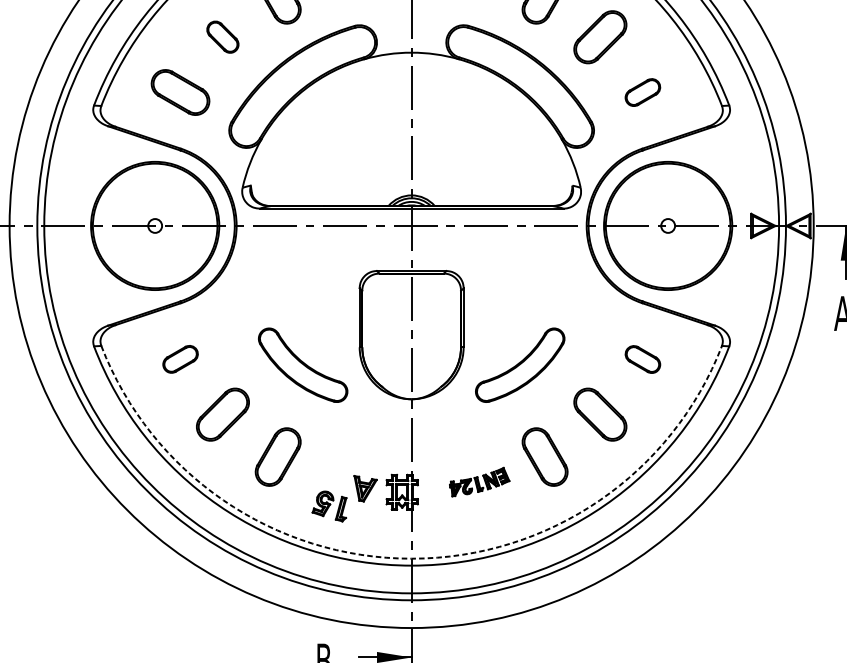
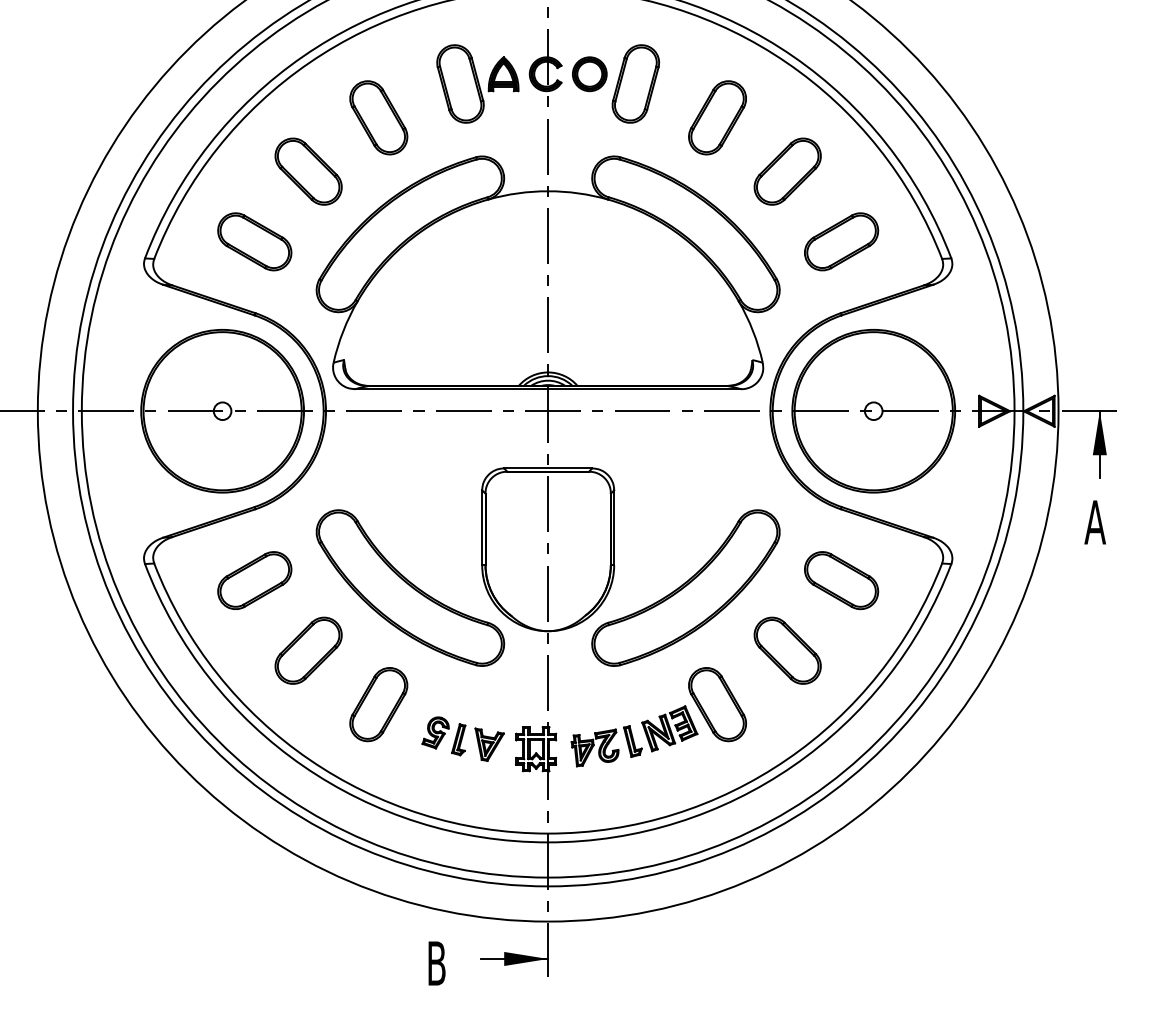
part: (222, 37) -> (308, 171), size x1.67
part: (642, 92) -> (841, 241), size x1.67
part: (180, 359) -> (254, 580), size x1.67
part: (642, 359) -> (841, 580), size x1.67
part: (303, 364) -> (410, 587), size x1.67
part: (519, 364) -> (685, 587), size x1.67
part: (479, 482) -> (634, 736), size x1.67
part: (329, 506) -> (443, 736), moved
arc: (411, 558) -> (548, 833), dashed -> solid

